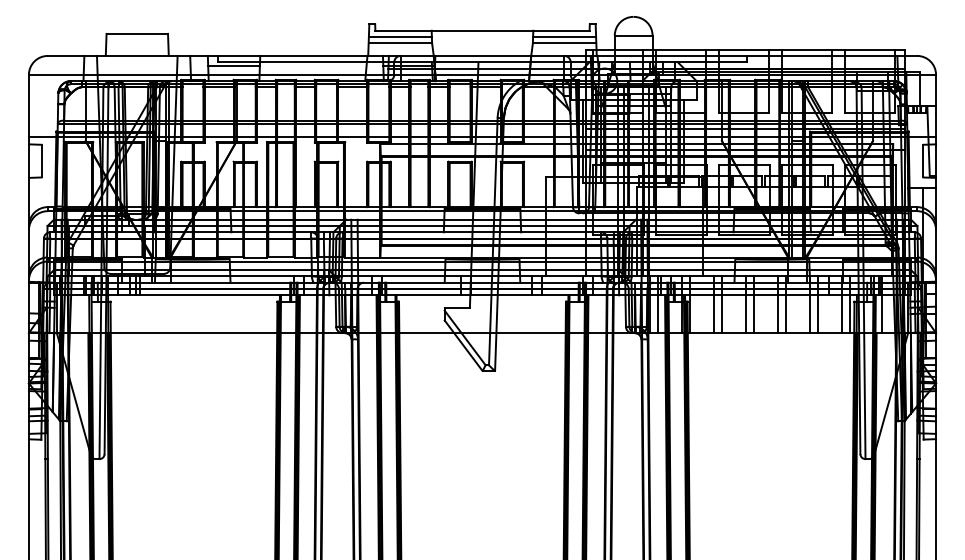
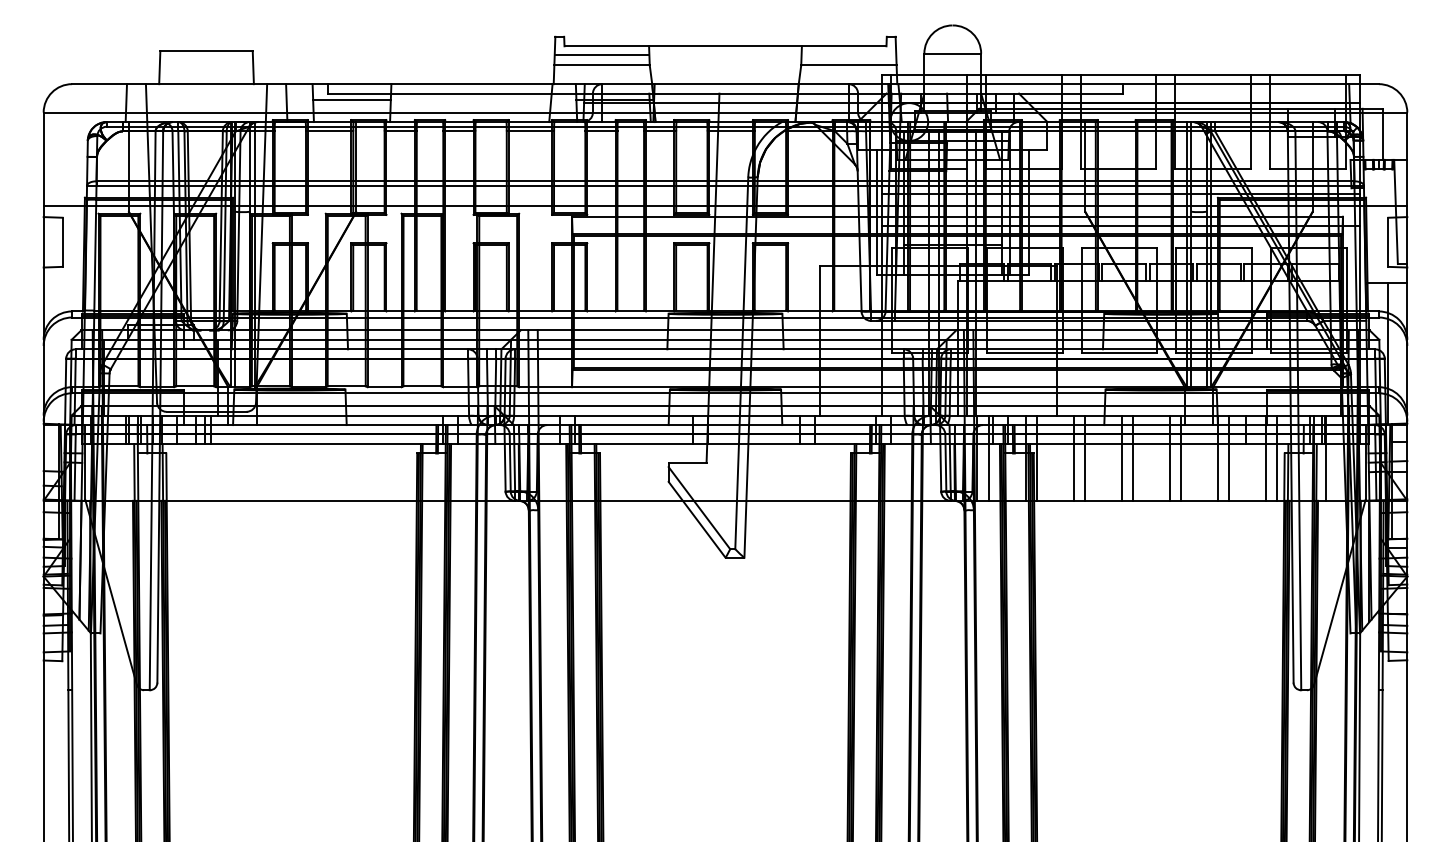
line: (564, 36) -> (848, 54), removed

